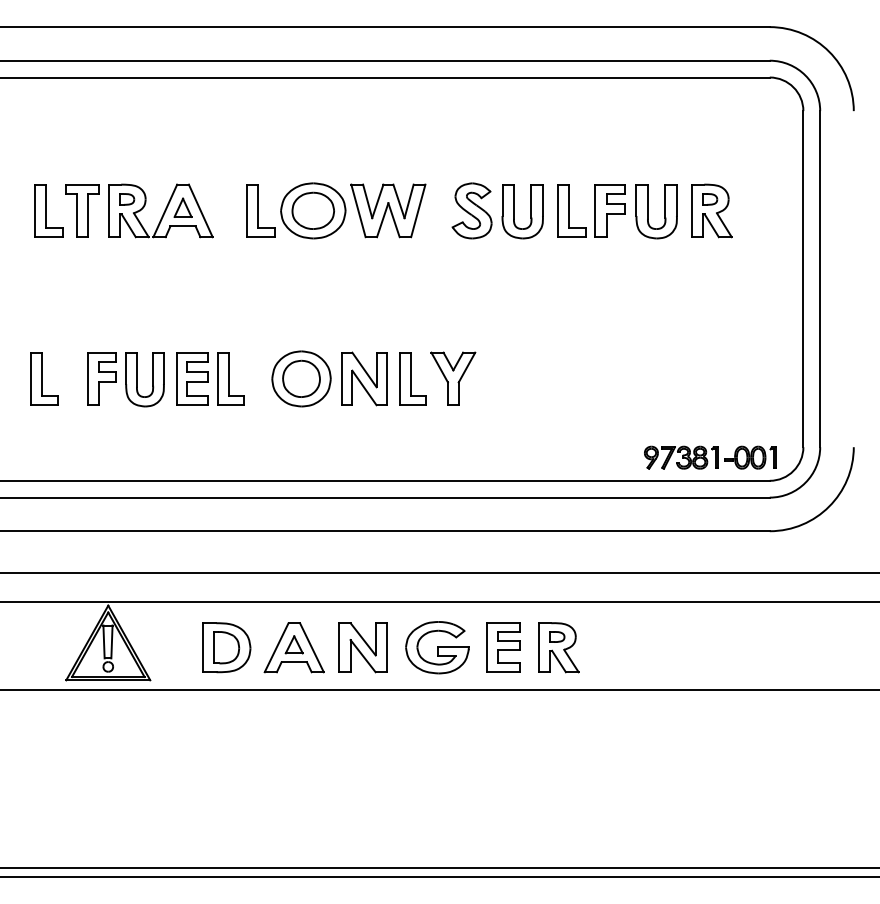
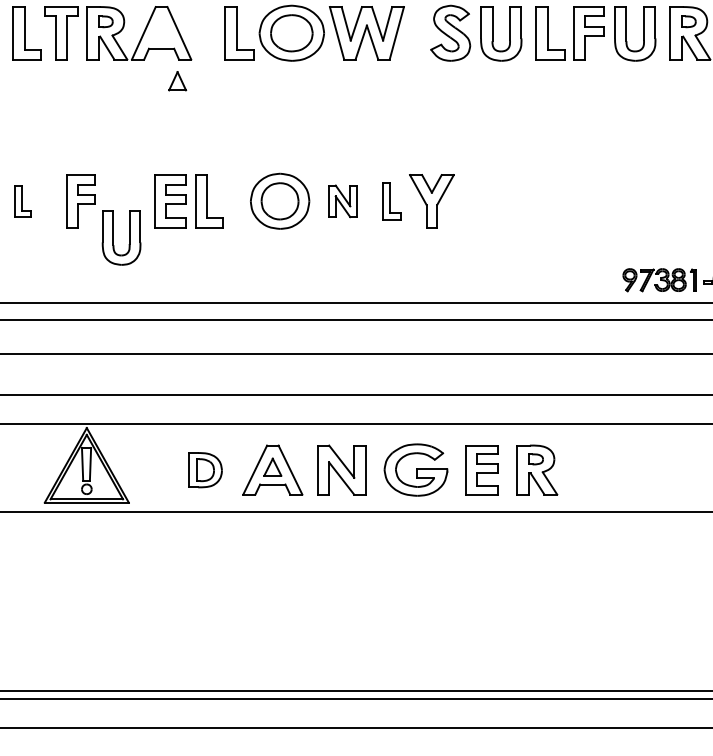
part: (182, 207) -> (177, 80), moved
part: (44, 378) -> (23, 200), size x0.6
part: (364, 378) -> (343, 200), size x0.6
part: (412, 378) -> (391, 200), size x0.7
part: (137, 379) -> (114, 237), moved
part: (226, 647) -> (205, 469), size x0.7

